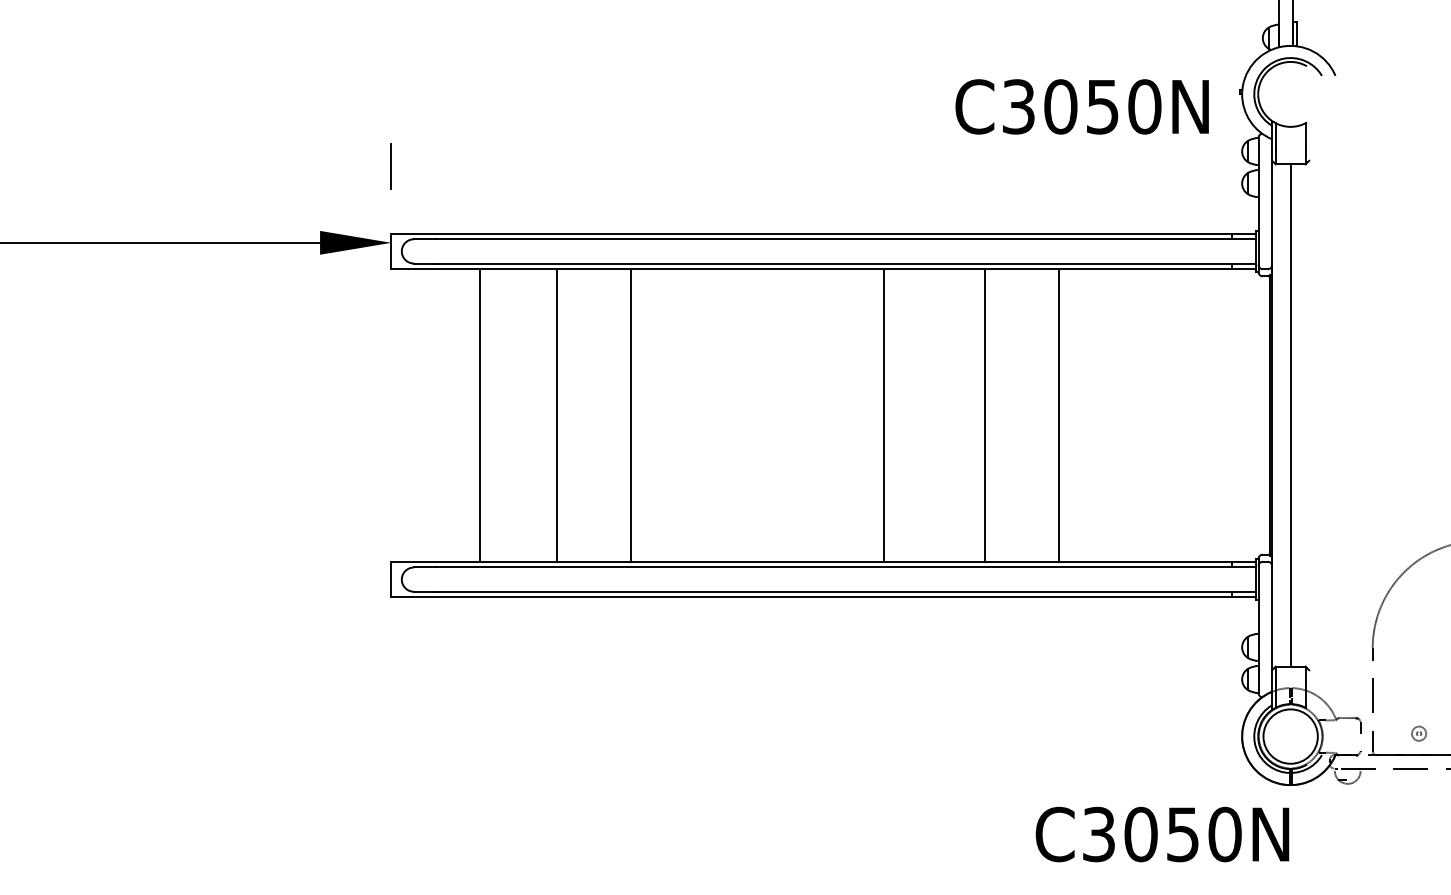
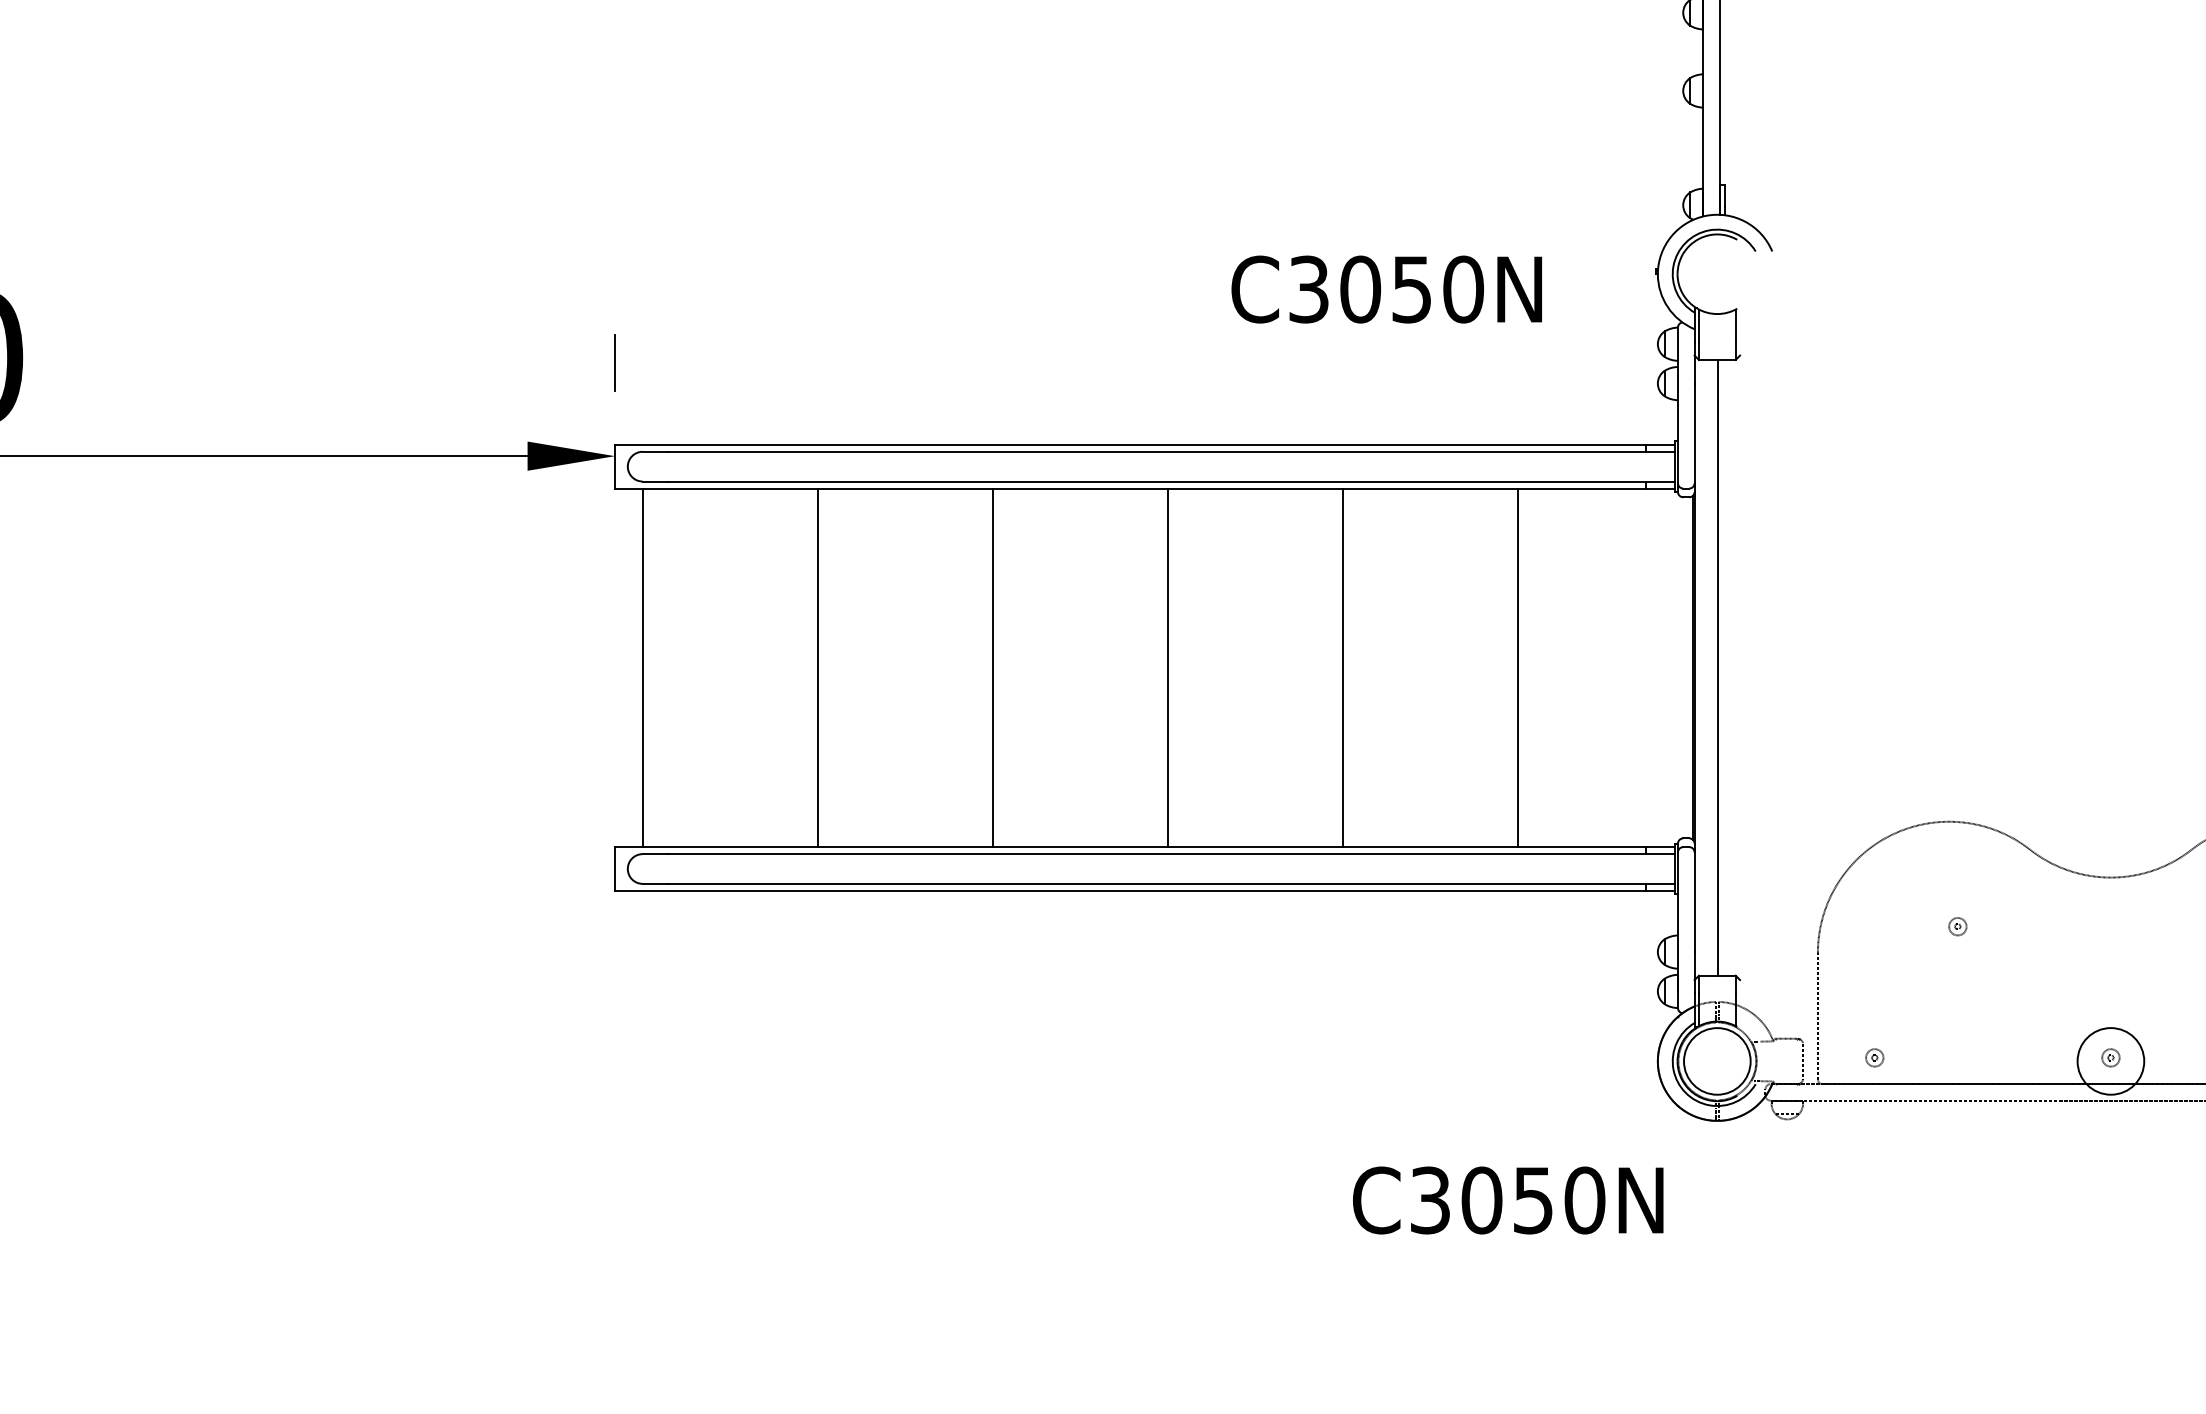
text: (1081, 106) -> (1386, 289), moved
line: (479, 415) -> (643, 667), moved
line: (630, 415) -> (992, 667), moved
line: (883, 415) -> (1167, 667), moved
line: (1059, 415) -> (1517, 667), moved
text: (1162, 834) -> (1508, 1200), moved

